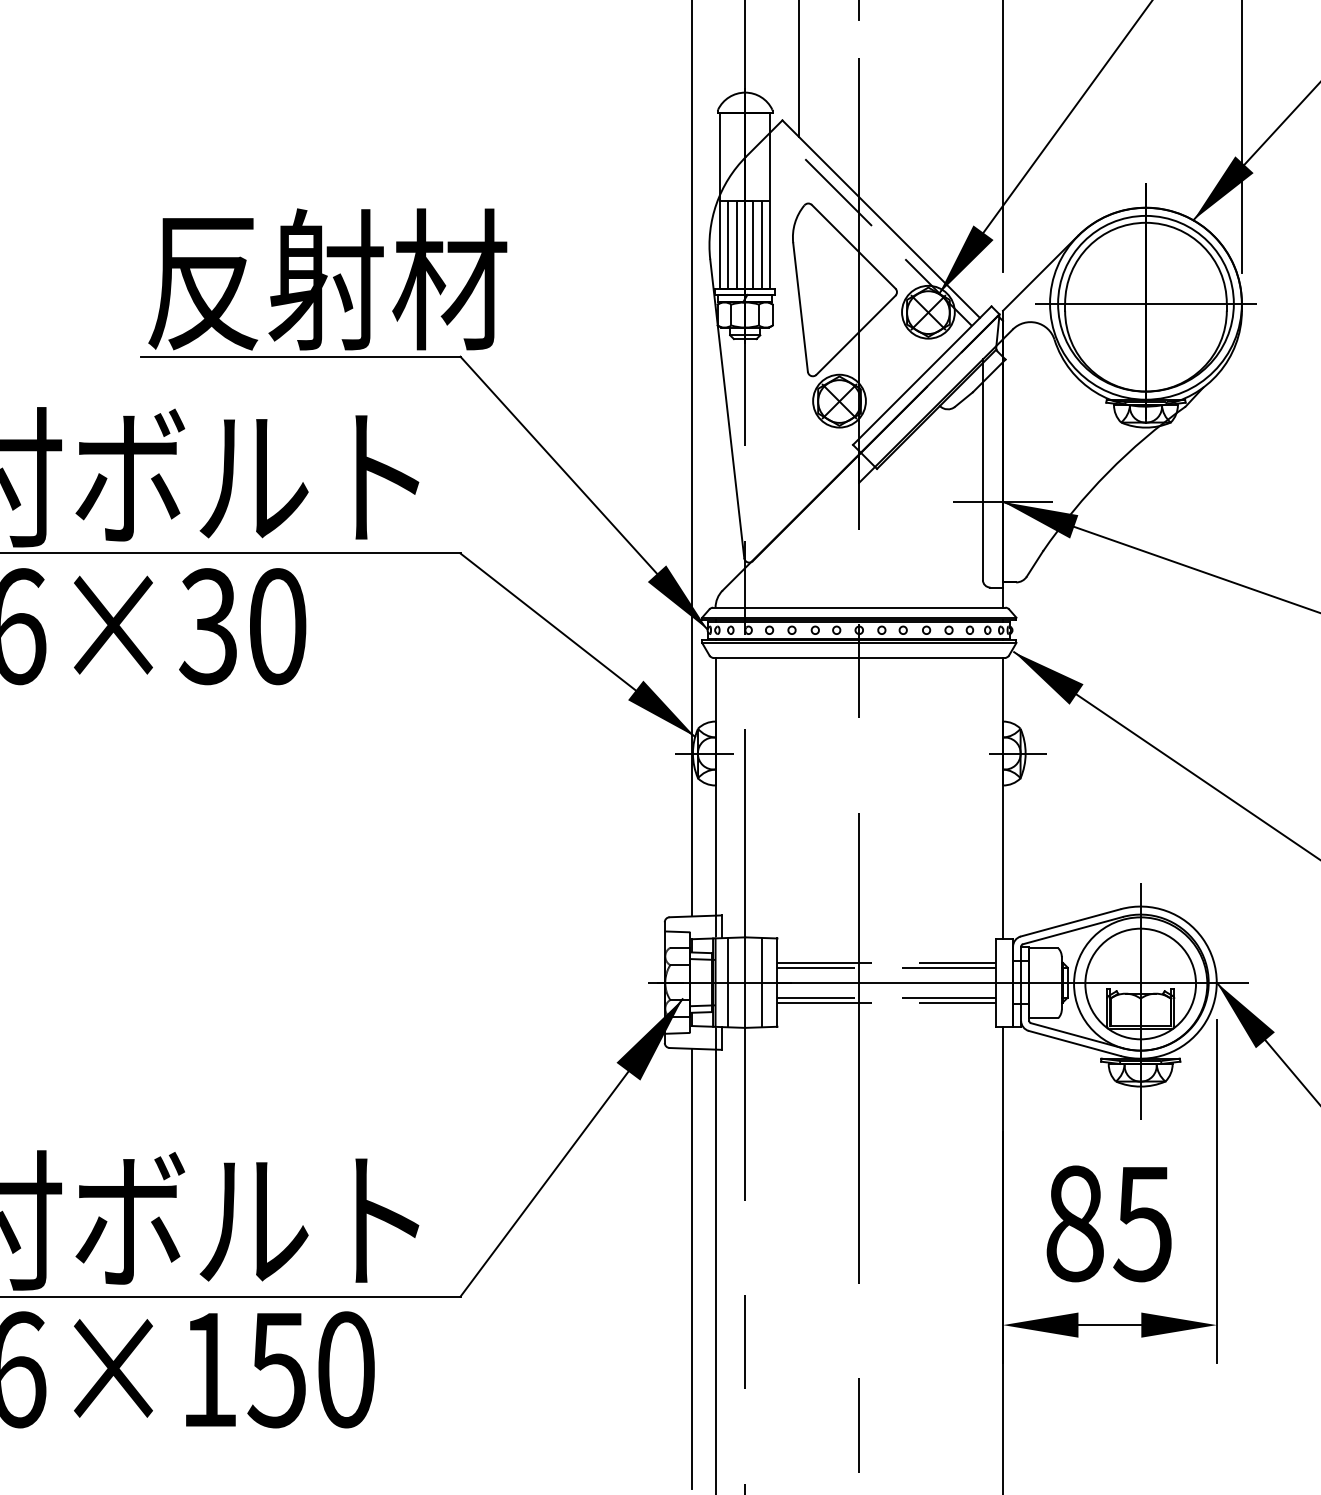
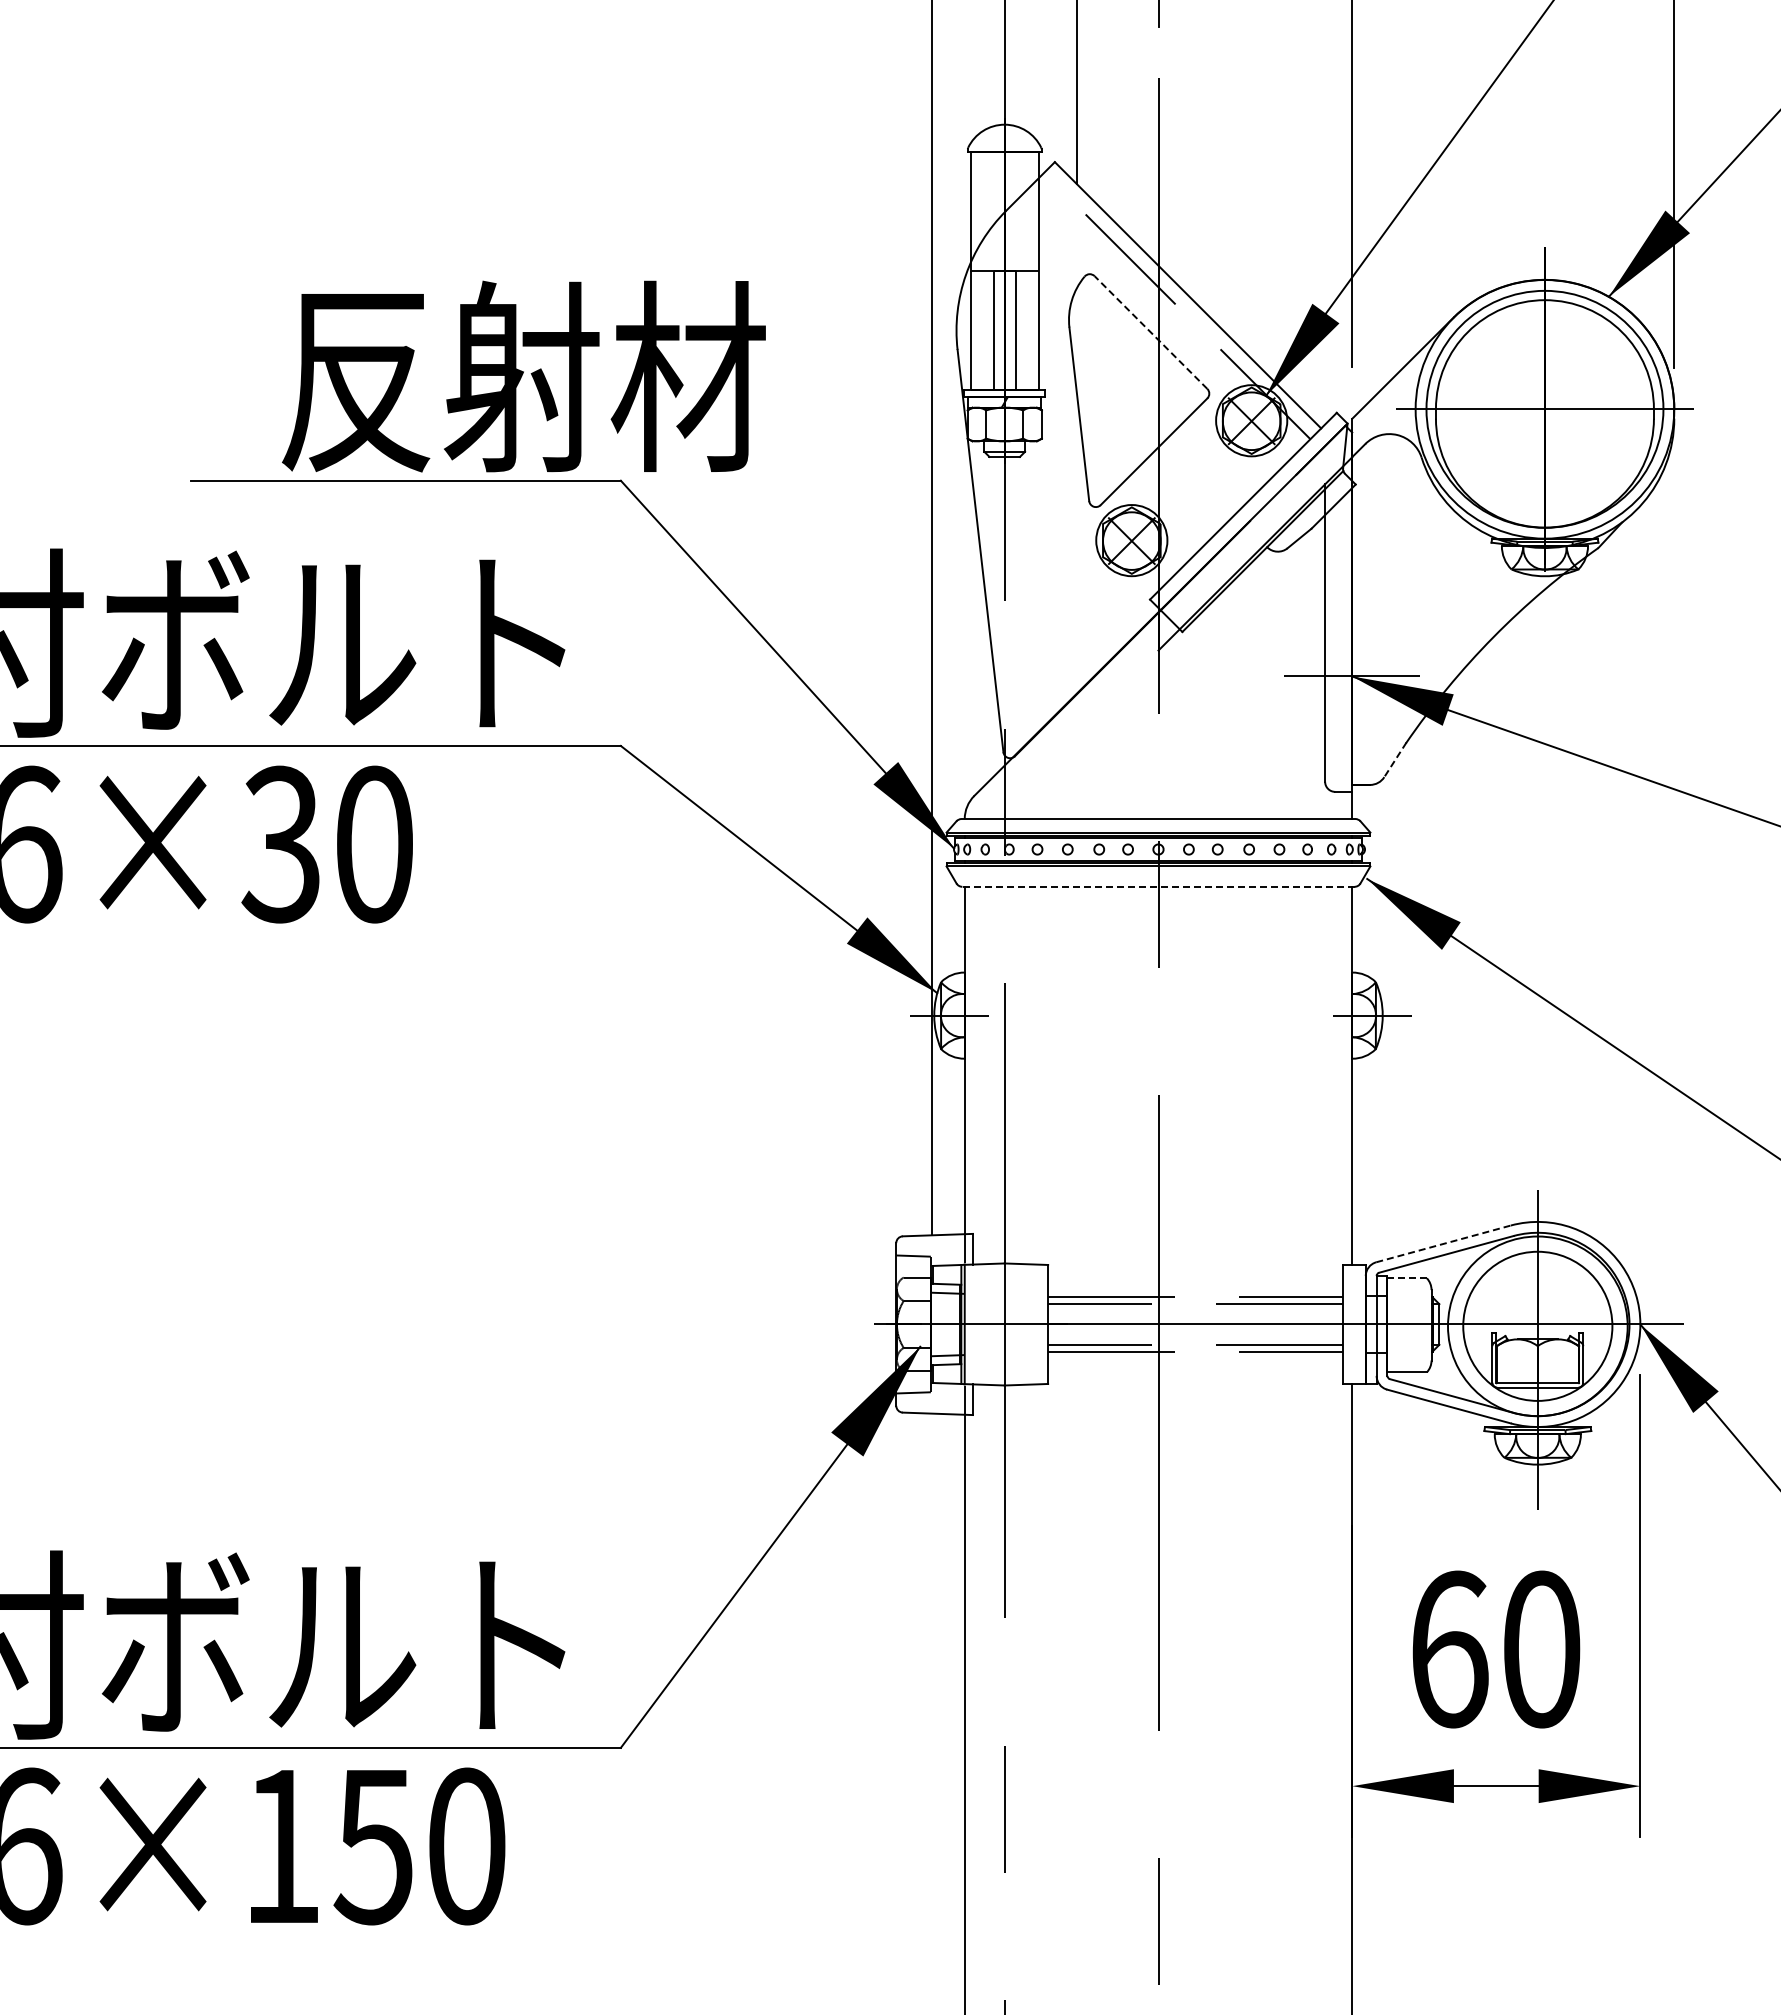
line: (728, 244) -> (981, 329), removed
line: (762, 244) -> (1027, 329), removed
line: (853, 246) -> (1150, 332), solid -> dashed
text: (327, 279) -> (523, 376), moved
line: (1035, 563) -> (1395, 759), solid -> dashed
line: (858, 657) -> (1157, 886), solid -> dashed
line: (1070, 922) -> (1443, 1243), solid -> dashed
line: (1044, 948) -> (1407, 1278), solid -> dashed
line: (728, 982) -> (981, 1324), removed
line: (762, 982) -> (1027, 1324), removed
text: (1109, 1223) -> (1495, 1649), 85 -> 60
line: (691, 1268) -> (932, 1710), removed

